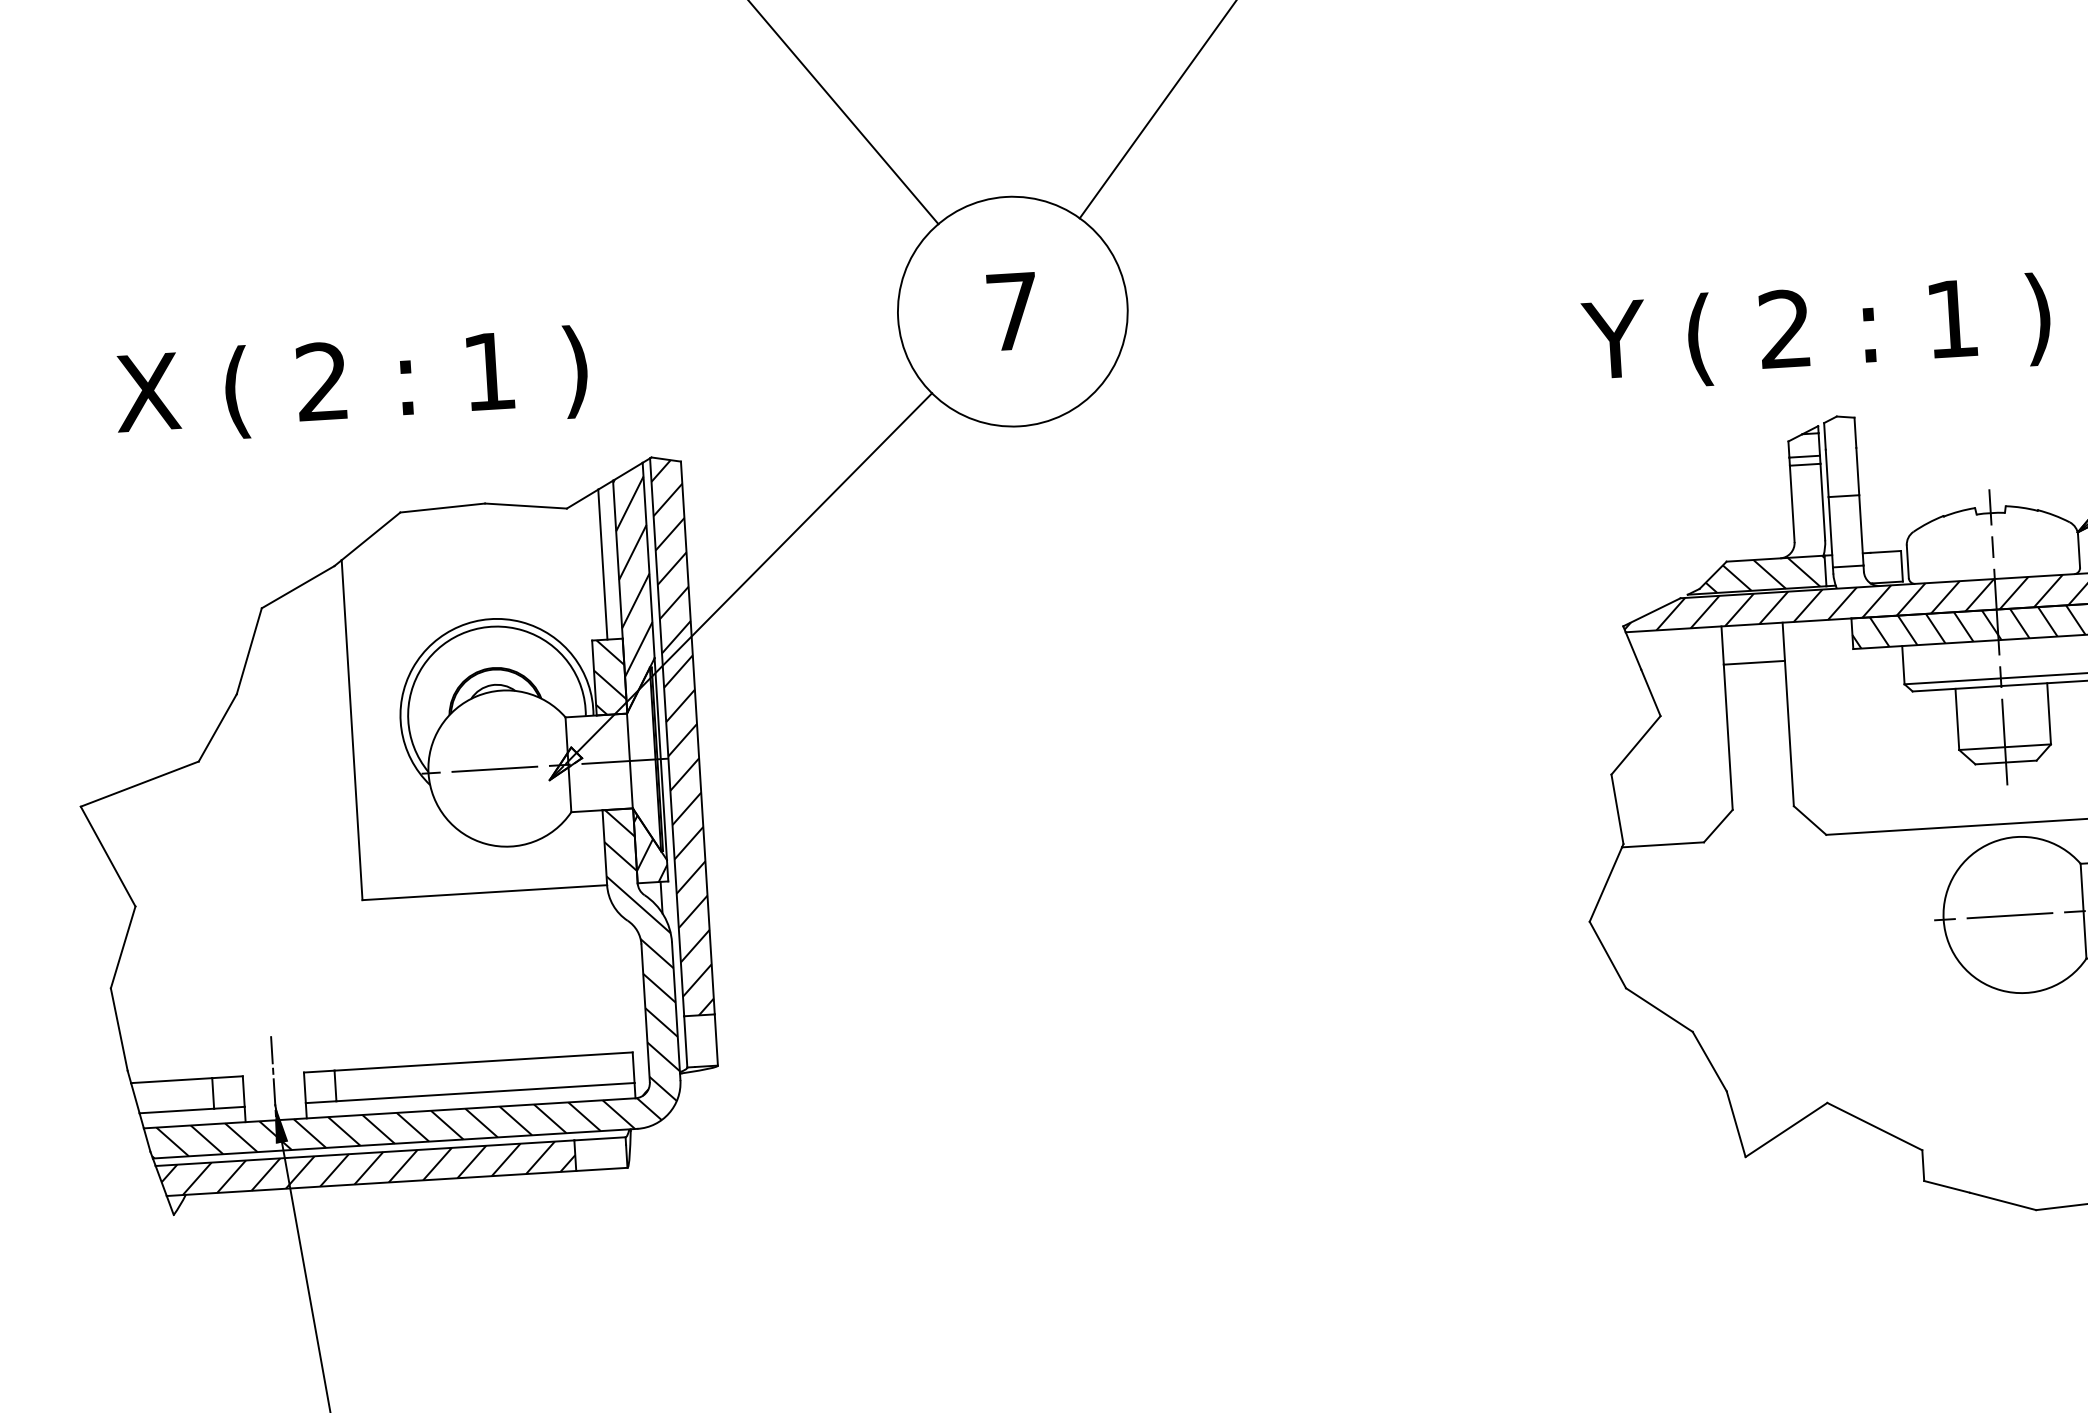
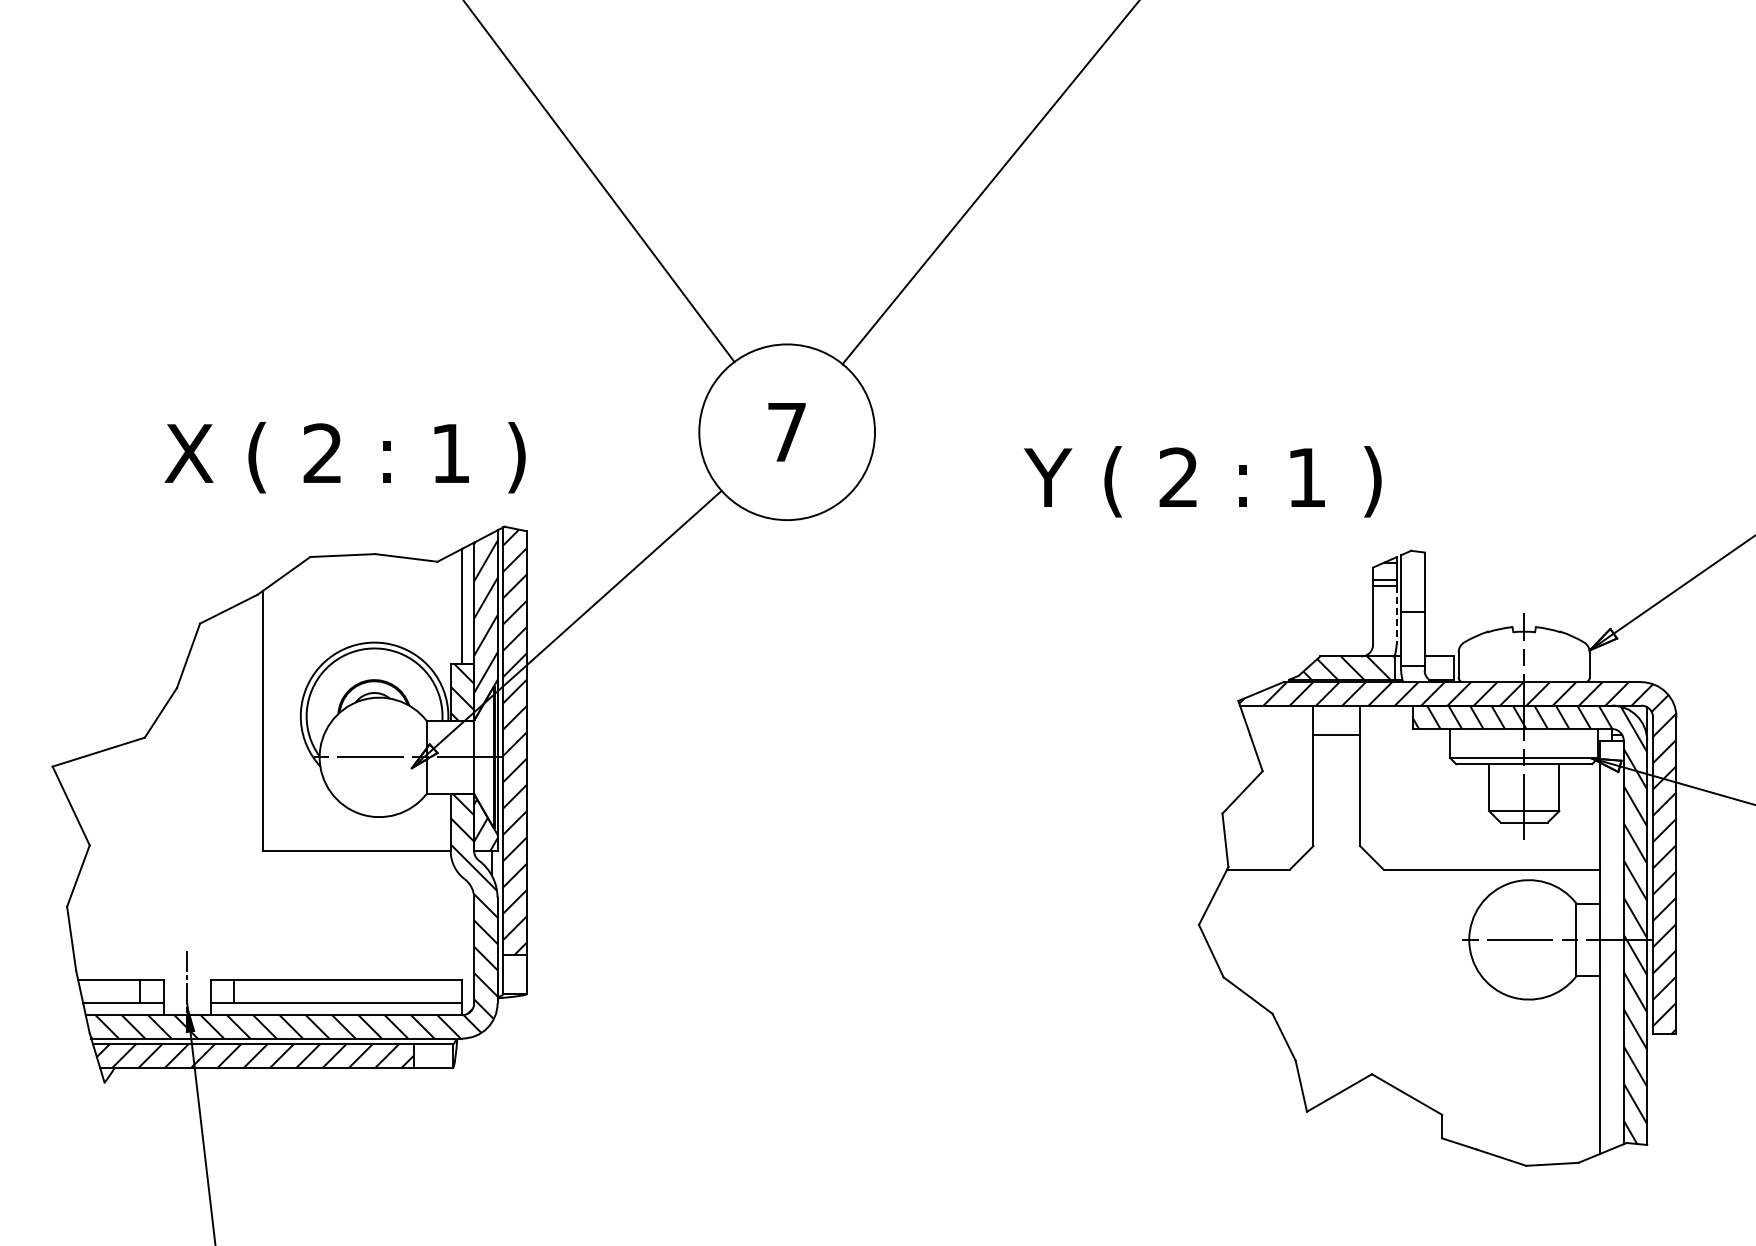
text: (1816, 332) -> (1202, 481), moved
text: (350, 385) -> (344, 457), moved
line: (1822, 502) -> (1396, 615), solid -> dashed

